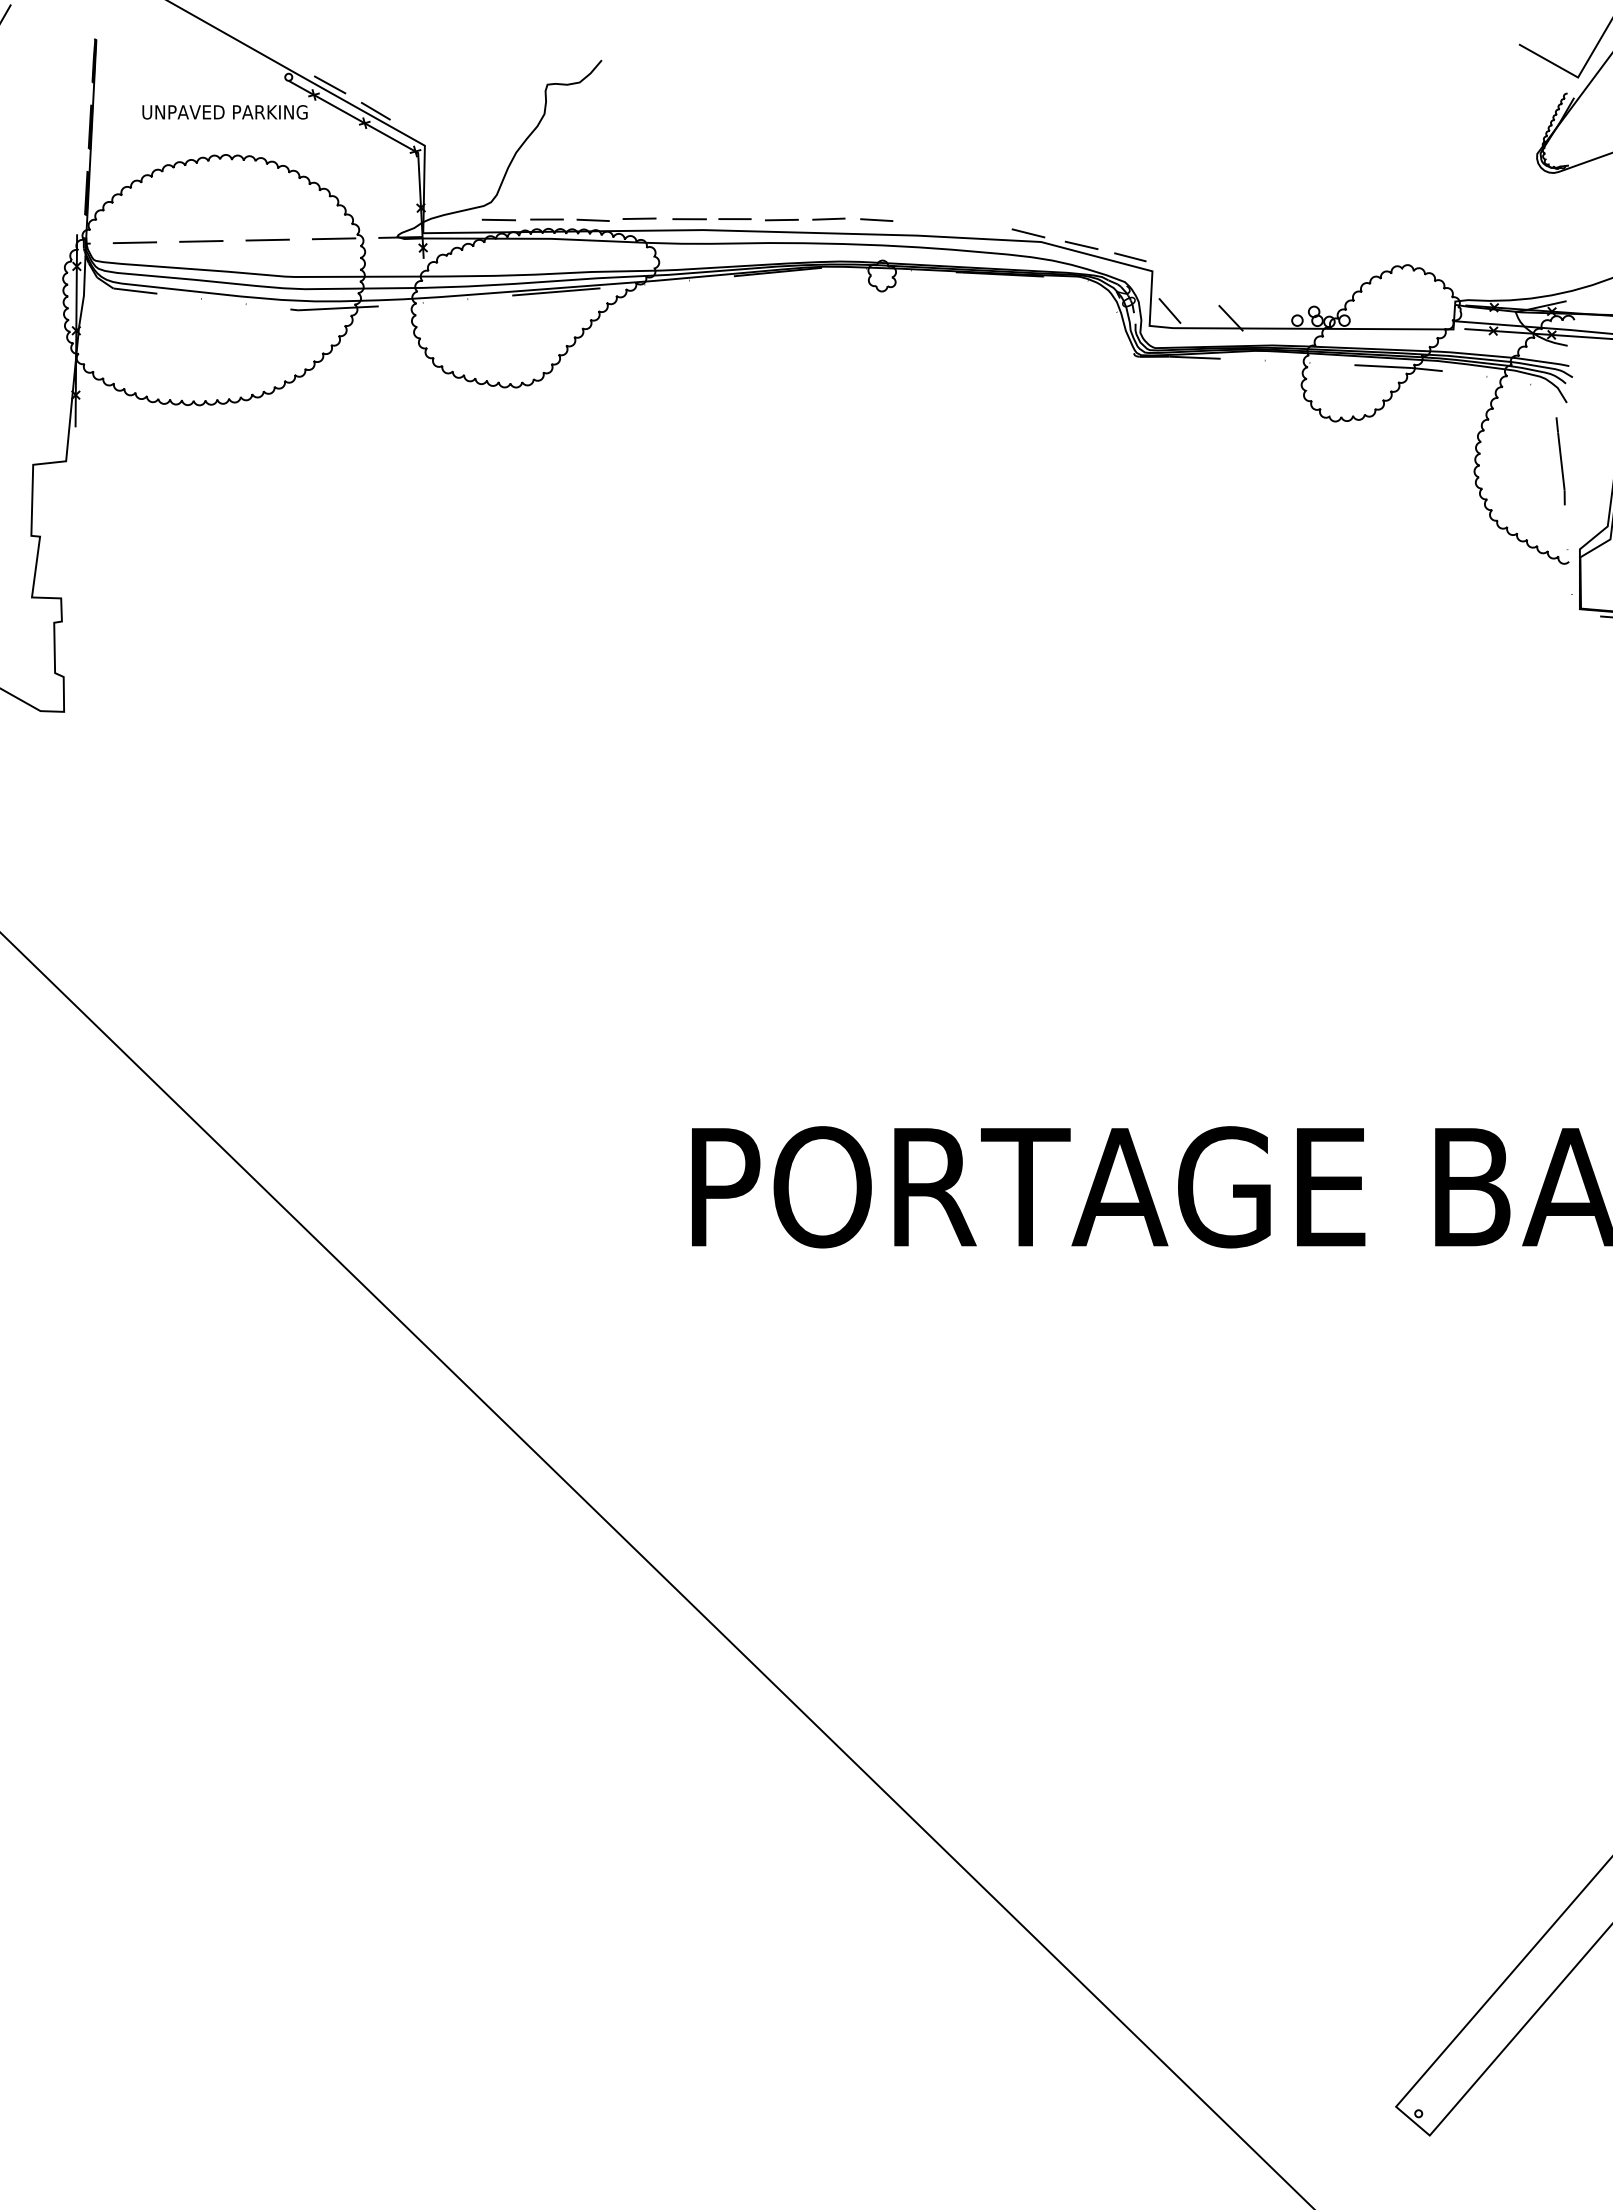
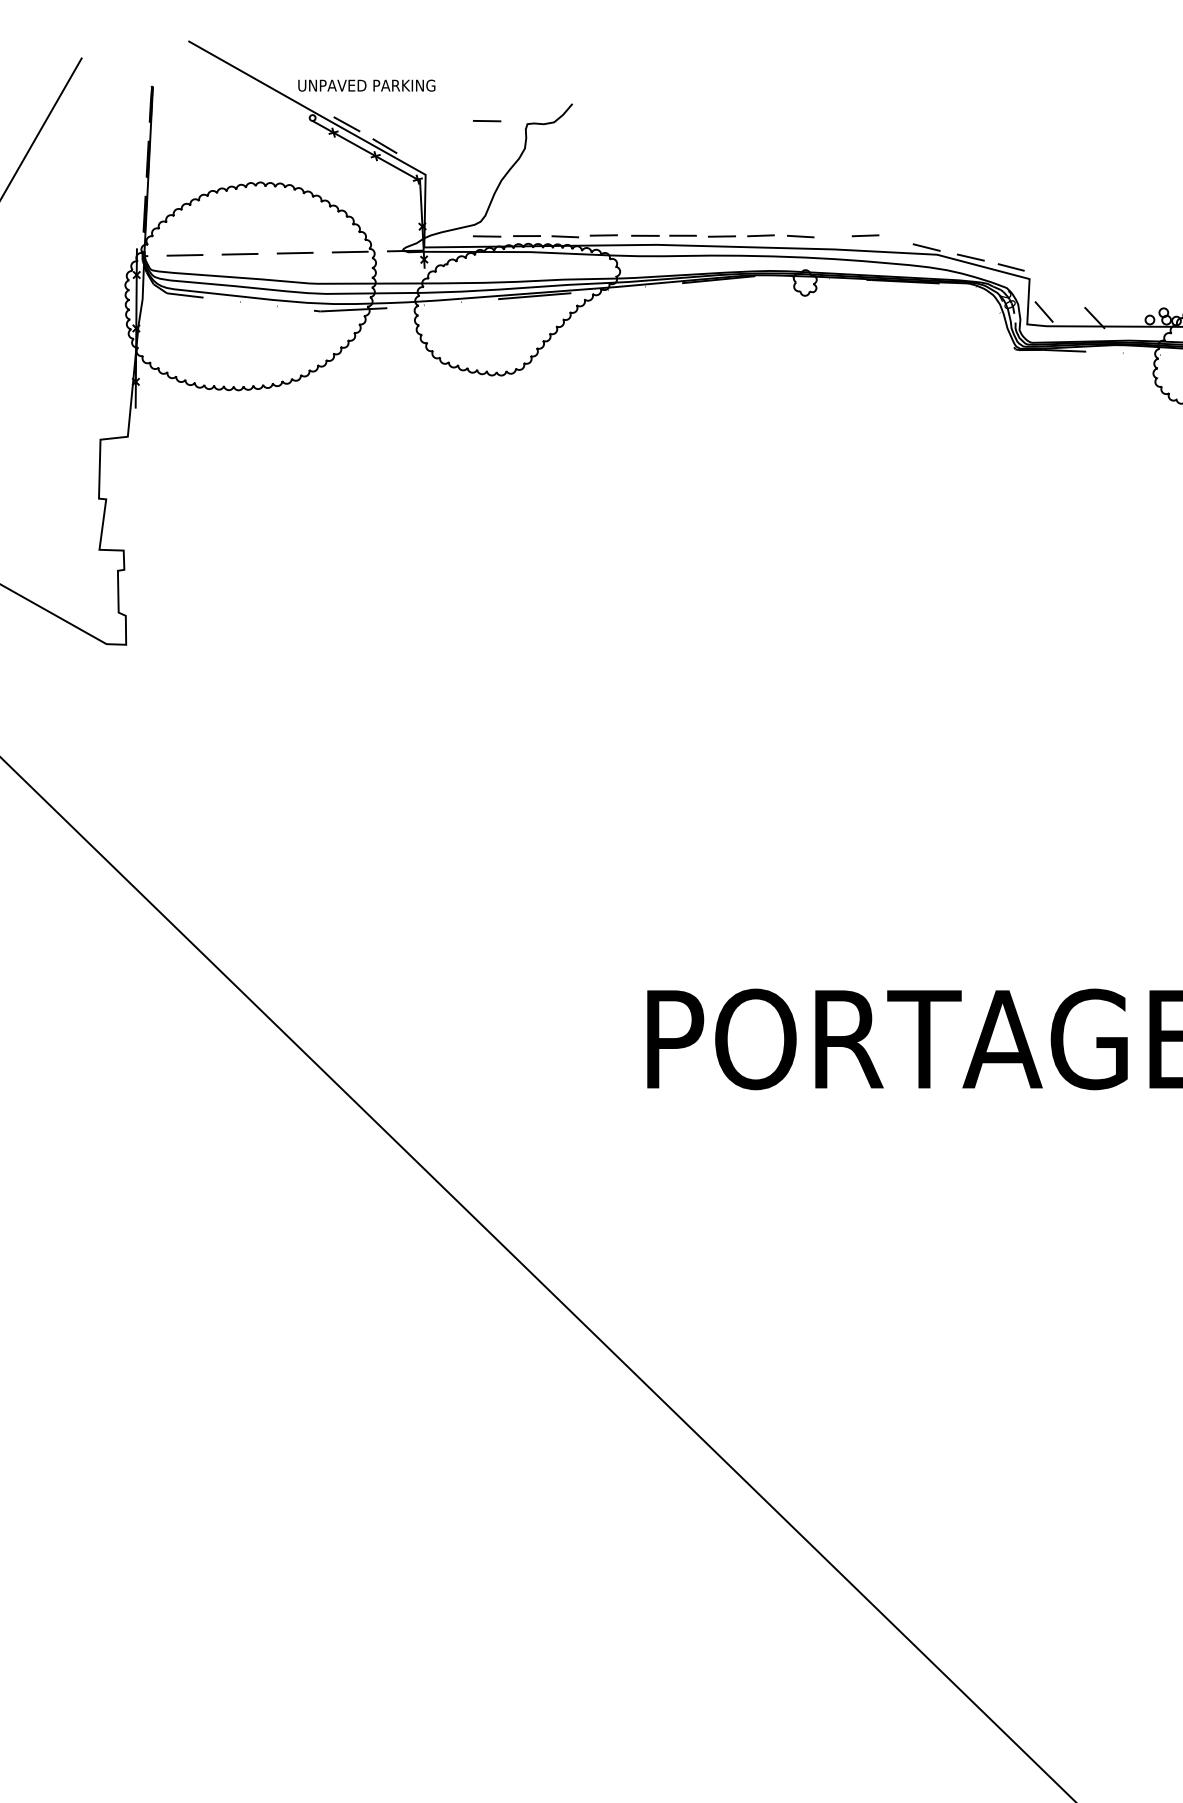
line: (498, 80) -> (486, 120), added
text: (224, 112) -> (366, 85), moved
line: (954, 218) -> (865, 235), added

